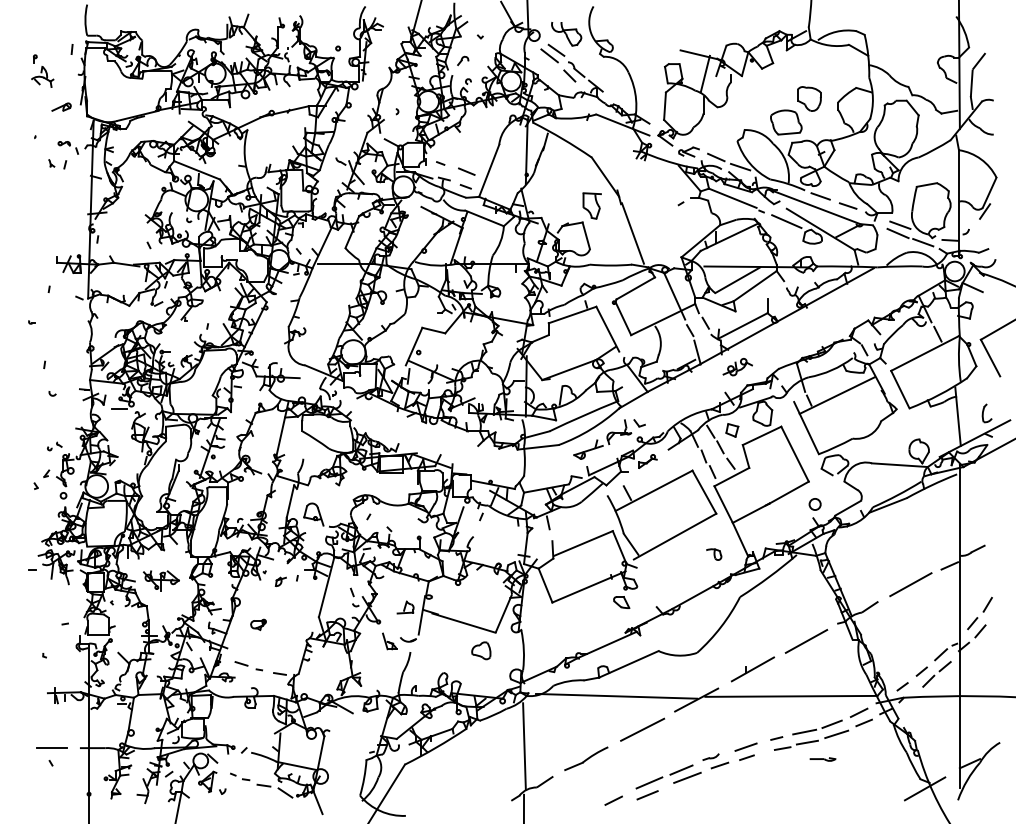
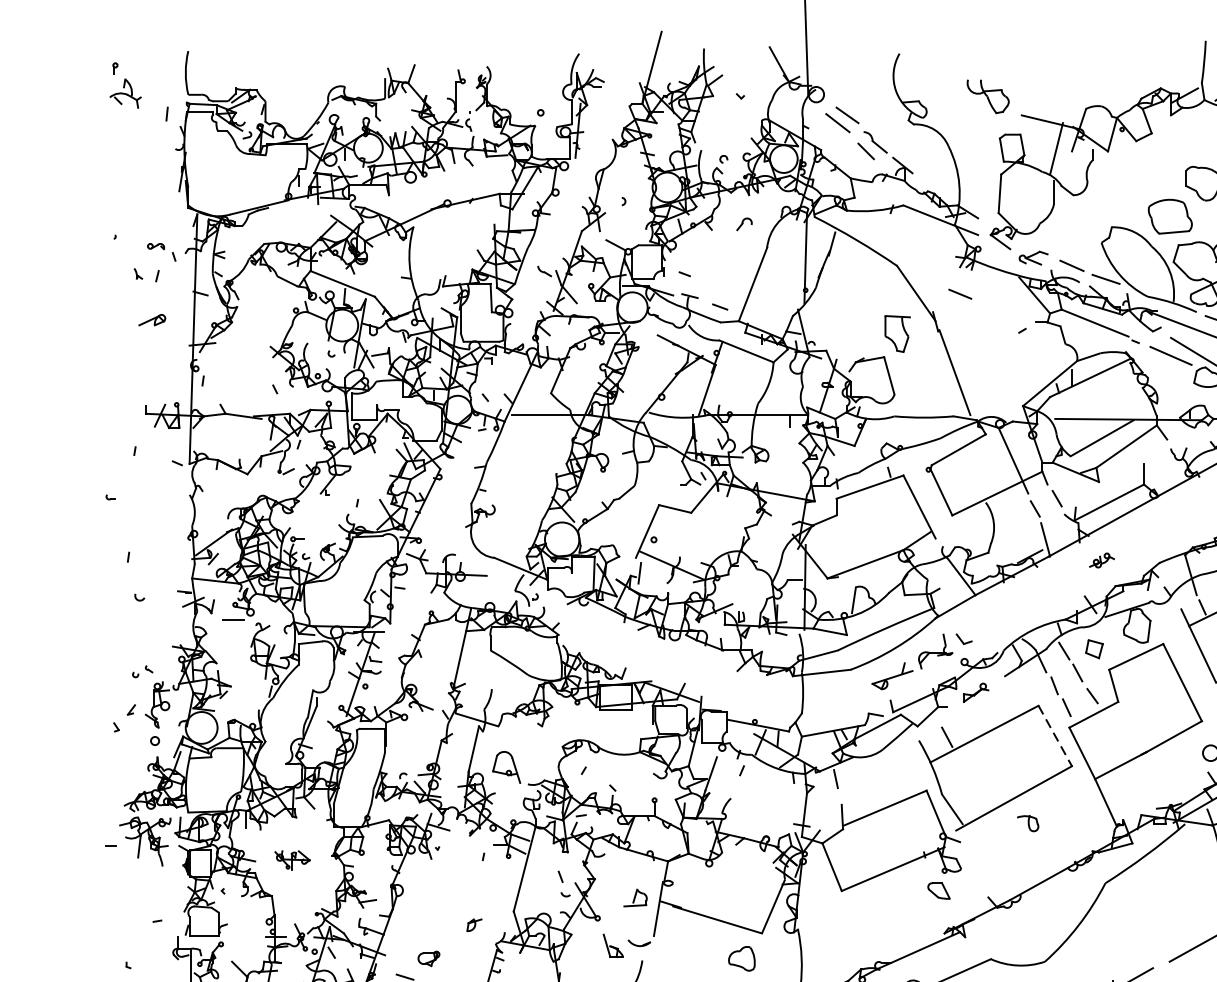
part: (566, 34) -> (987, 97), moved
part: (463, 60) -> (744, 223), moved
part: (42, 70) -> (125, 84), moved
part: (61, 106) -> (152, 319), moved
line: (466, 171) -> (959, 293), moved
part: (737, 367) -> (1101, 560), size x0.6
line: (704, 492) -> (1055, 736), solid -> dashed
part: (714, 554) -> (1028, 823), moved
part: (161, 580) -> (292, 860), size x0.7
part: (280, 581) -> (473, 924), moved
part: (258, 624) -> (428, 958), moved

